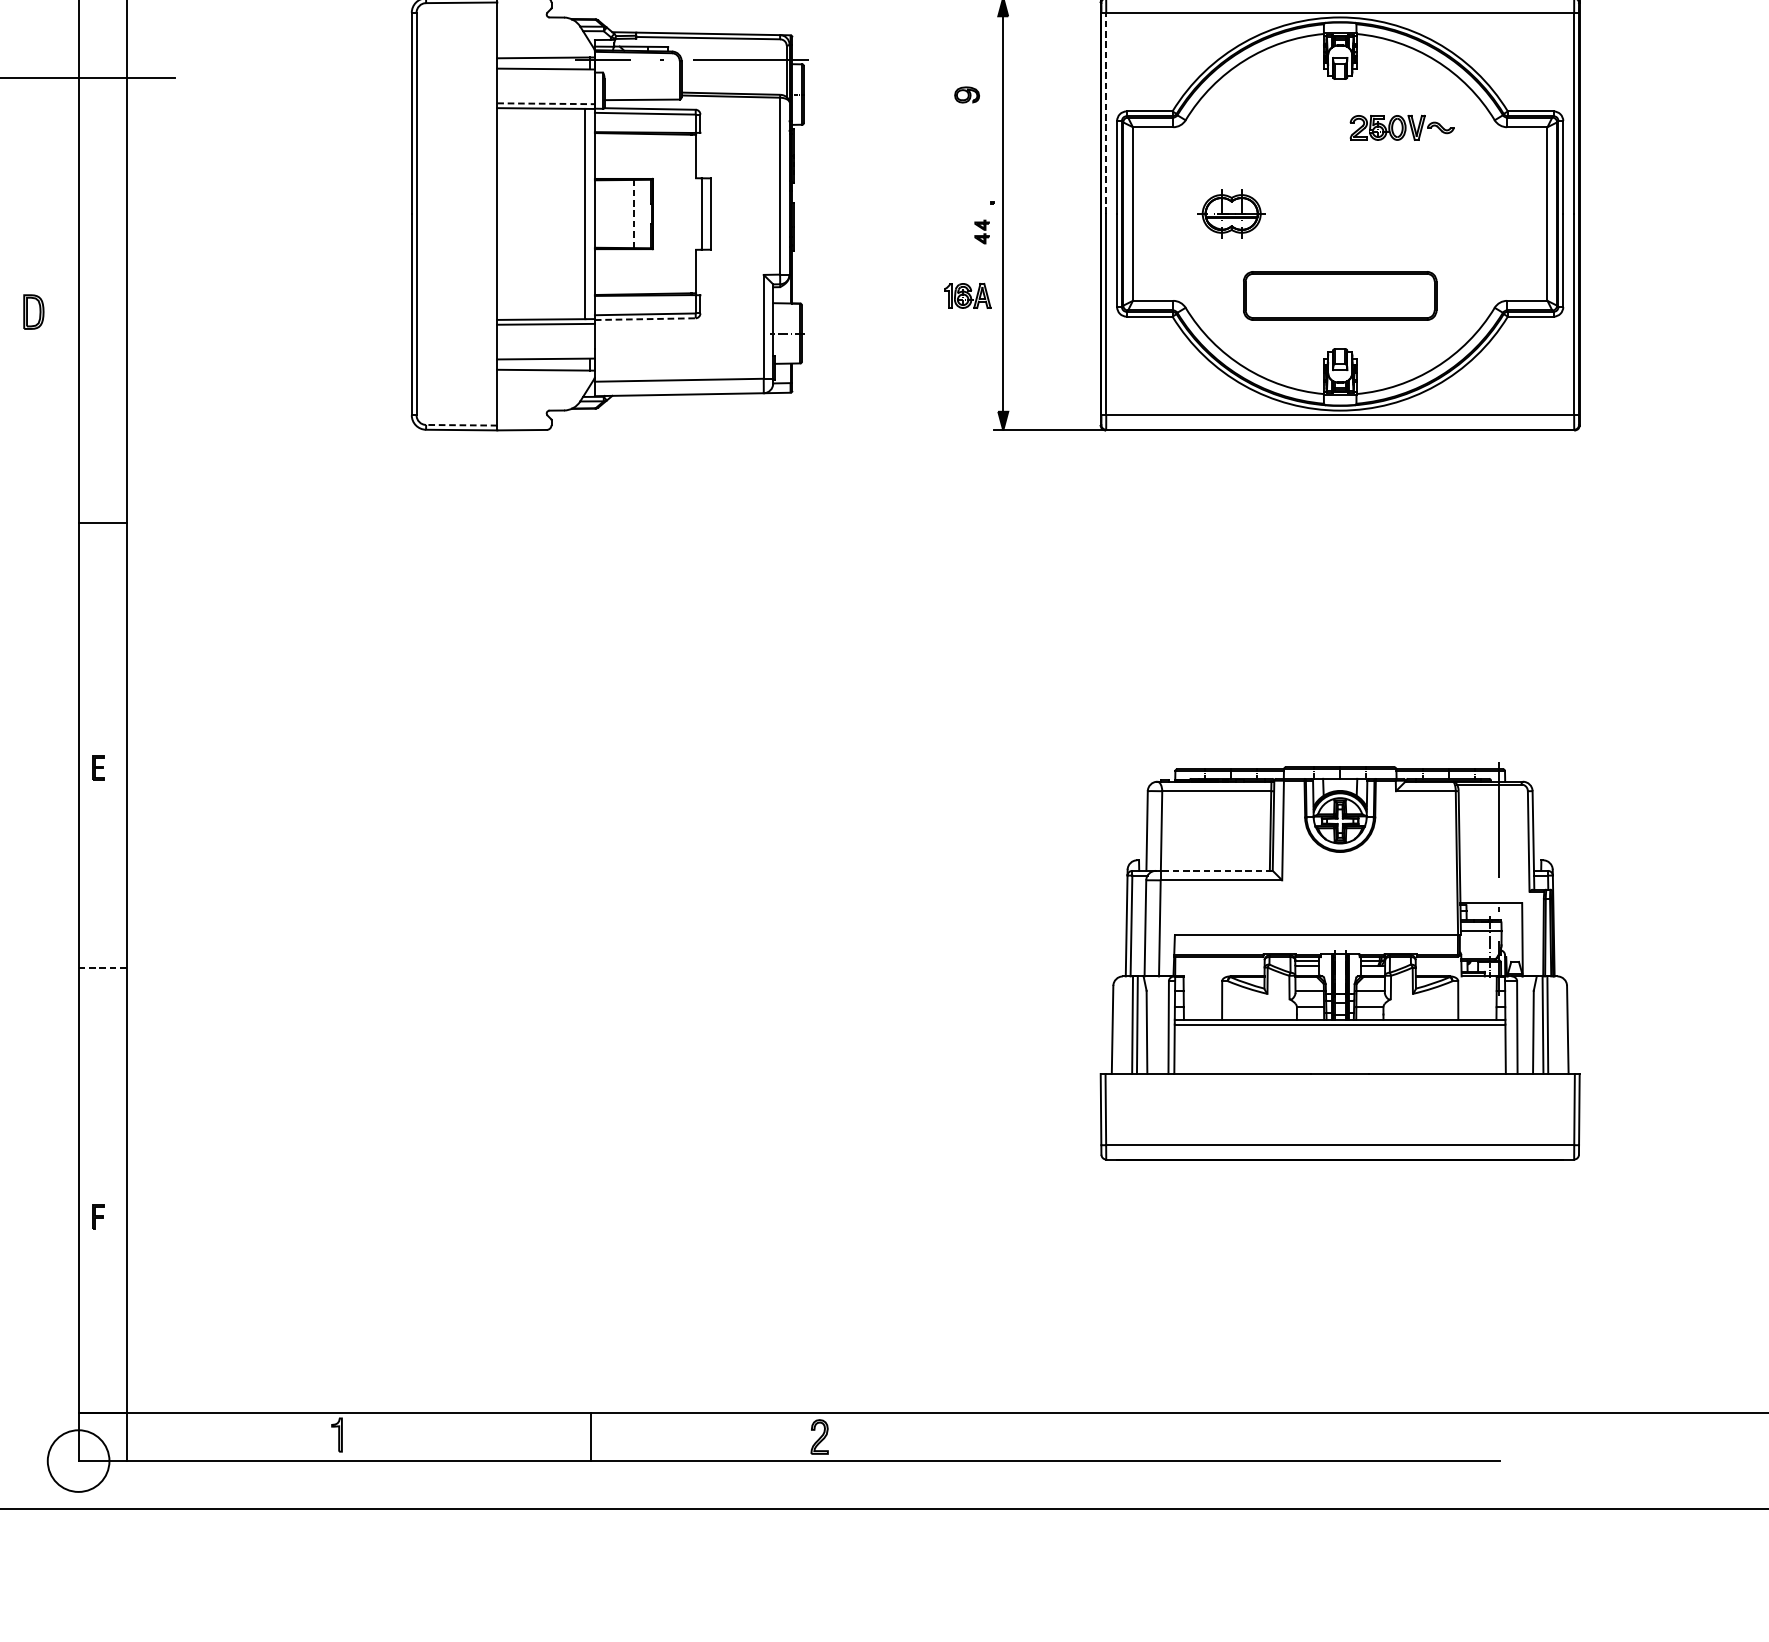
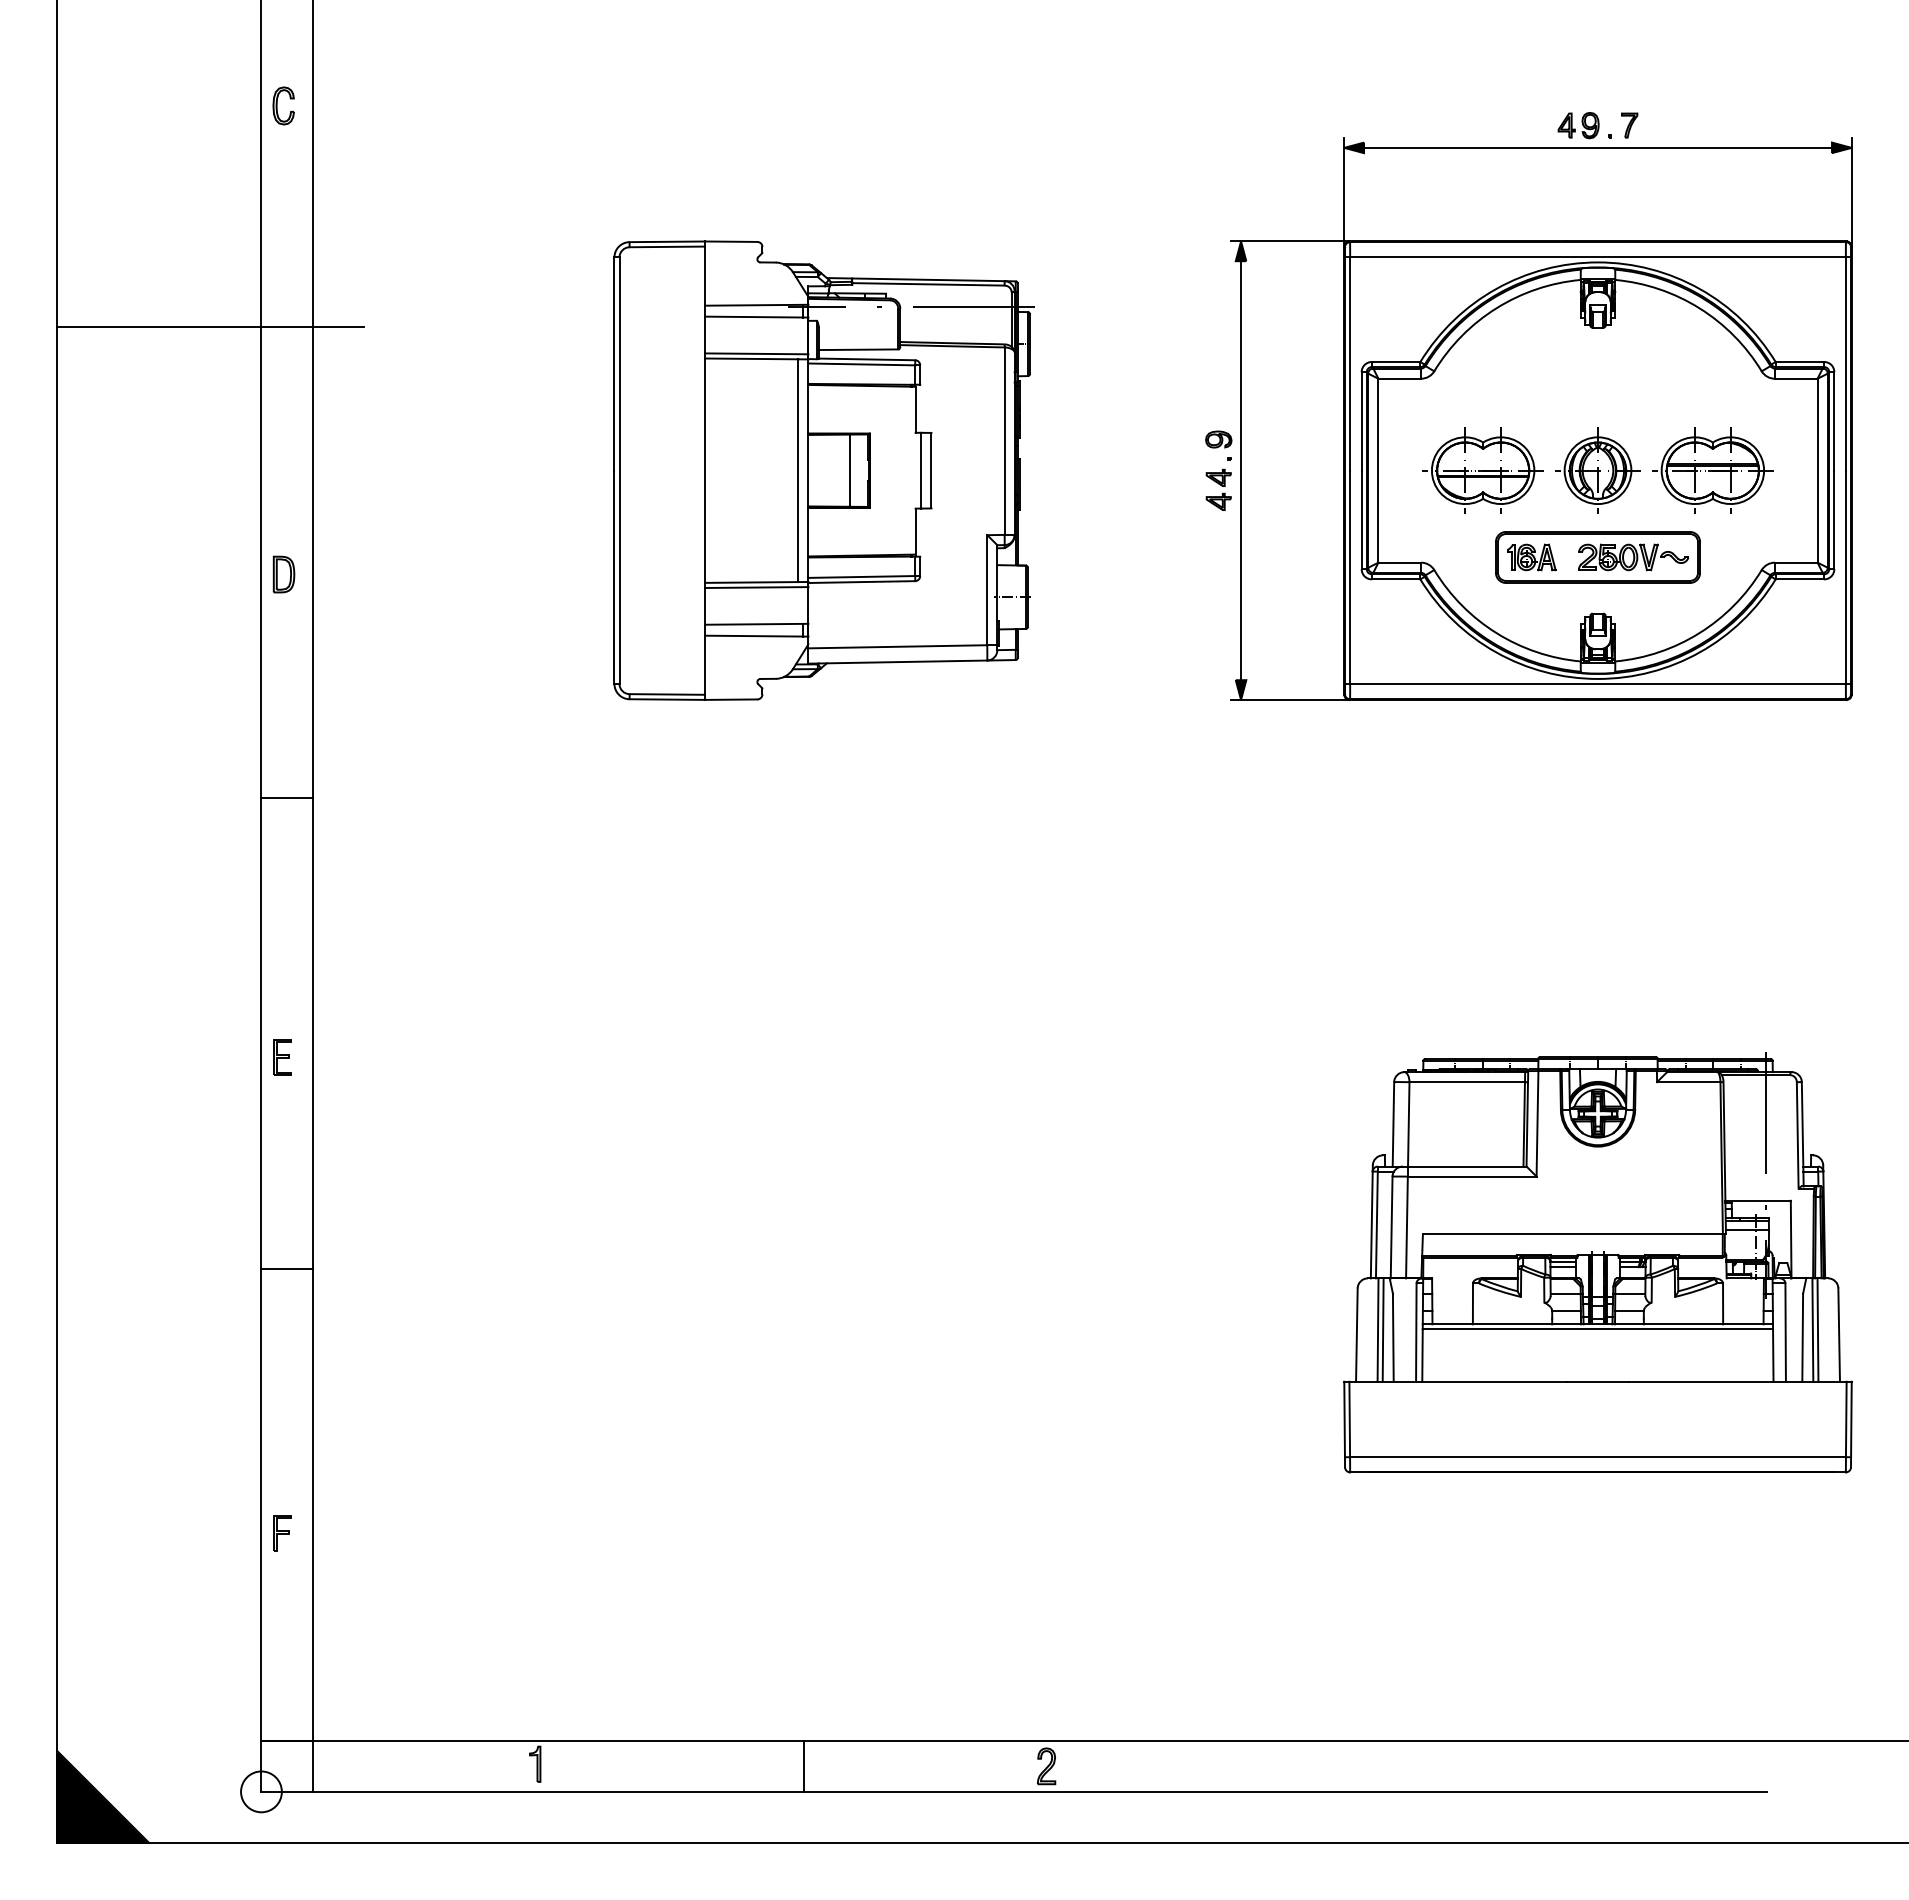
part: (966, 94) -> (1218, 439), moved
line: (545, 103) -> (756, 353), dashed -> solid
line: (1106, 113) -> (1350, 364), dashed -> solid
part: (1402, 127) -> (1633, 557), moved
line: (633, 213) -> (849, 470), dashed -> solid
part: (1231, 213) -> (1482, 470), size x1.67
part: (1339, 213) -> (1597, 470), added
part: (1448, 213) -> (1712, 470), added
part: (981, 231) -> (1218, 489), size x1.67
part: (967, 295) -> (1531, 557), moved
part: (33, 312) -> (283, 574), moved
line: (645, 319) -> (862, 582), dashed -> solid
line: (461, 425) -> (667, 694), dashed -> solid
part: (98, 767) -> (282, 1057), size x1.43
line: (1216, 870) -> (1466, 1166), dashed -> solid
line: (102, 968) -> (286, 1269), dashed -> solid
part: (98, 1217) -> (282, 1533), size x1.43
circle: (78, 1460) -> (261, 1791), size x0.62

